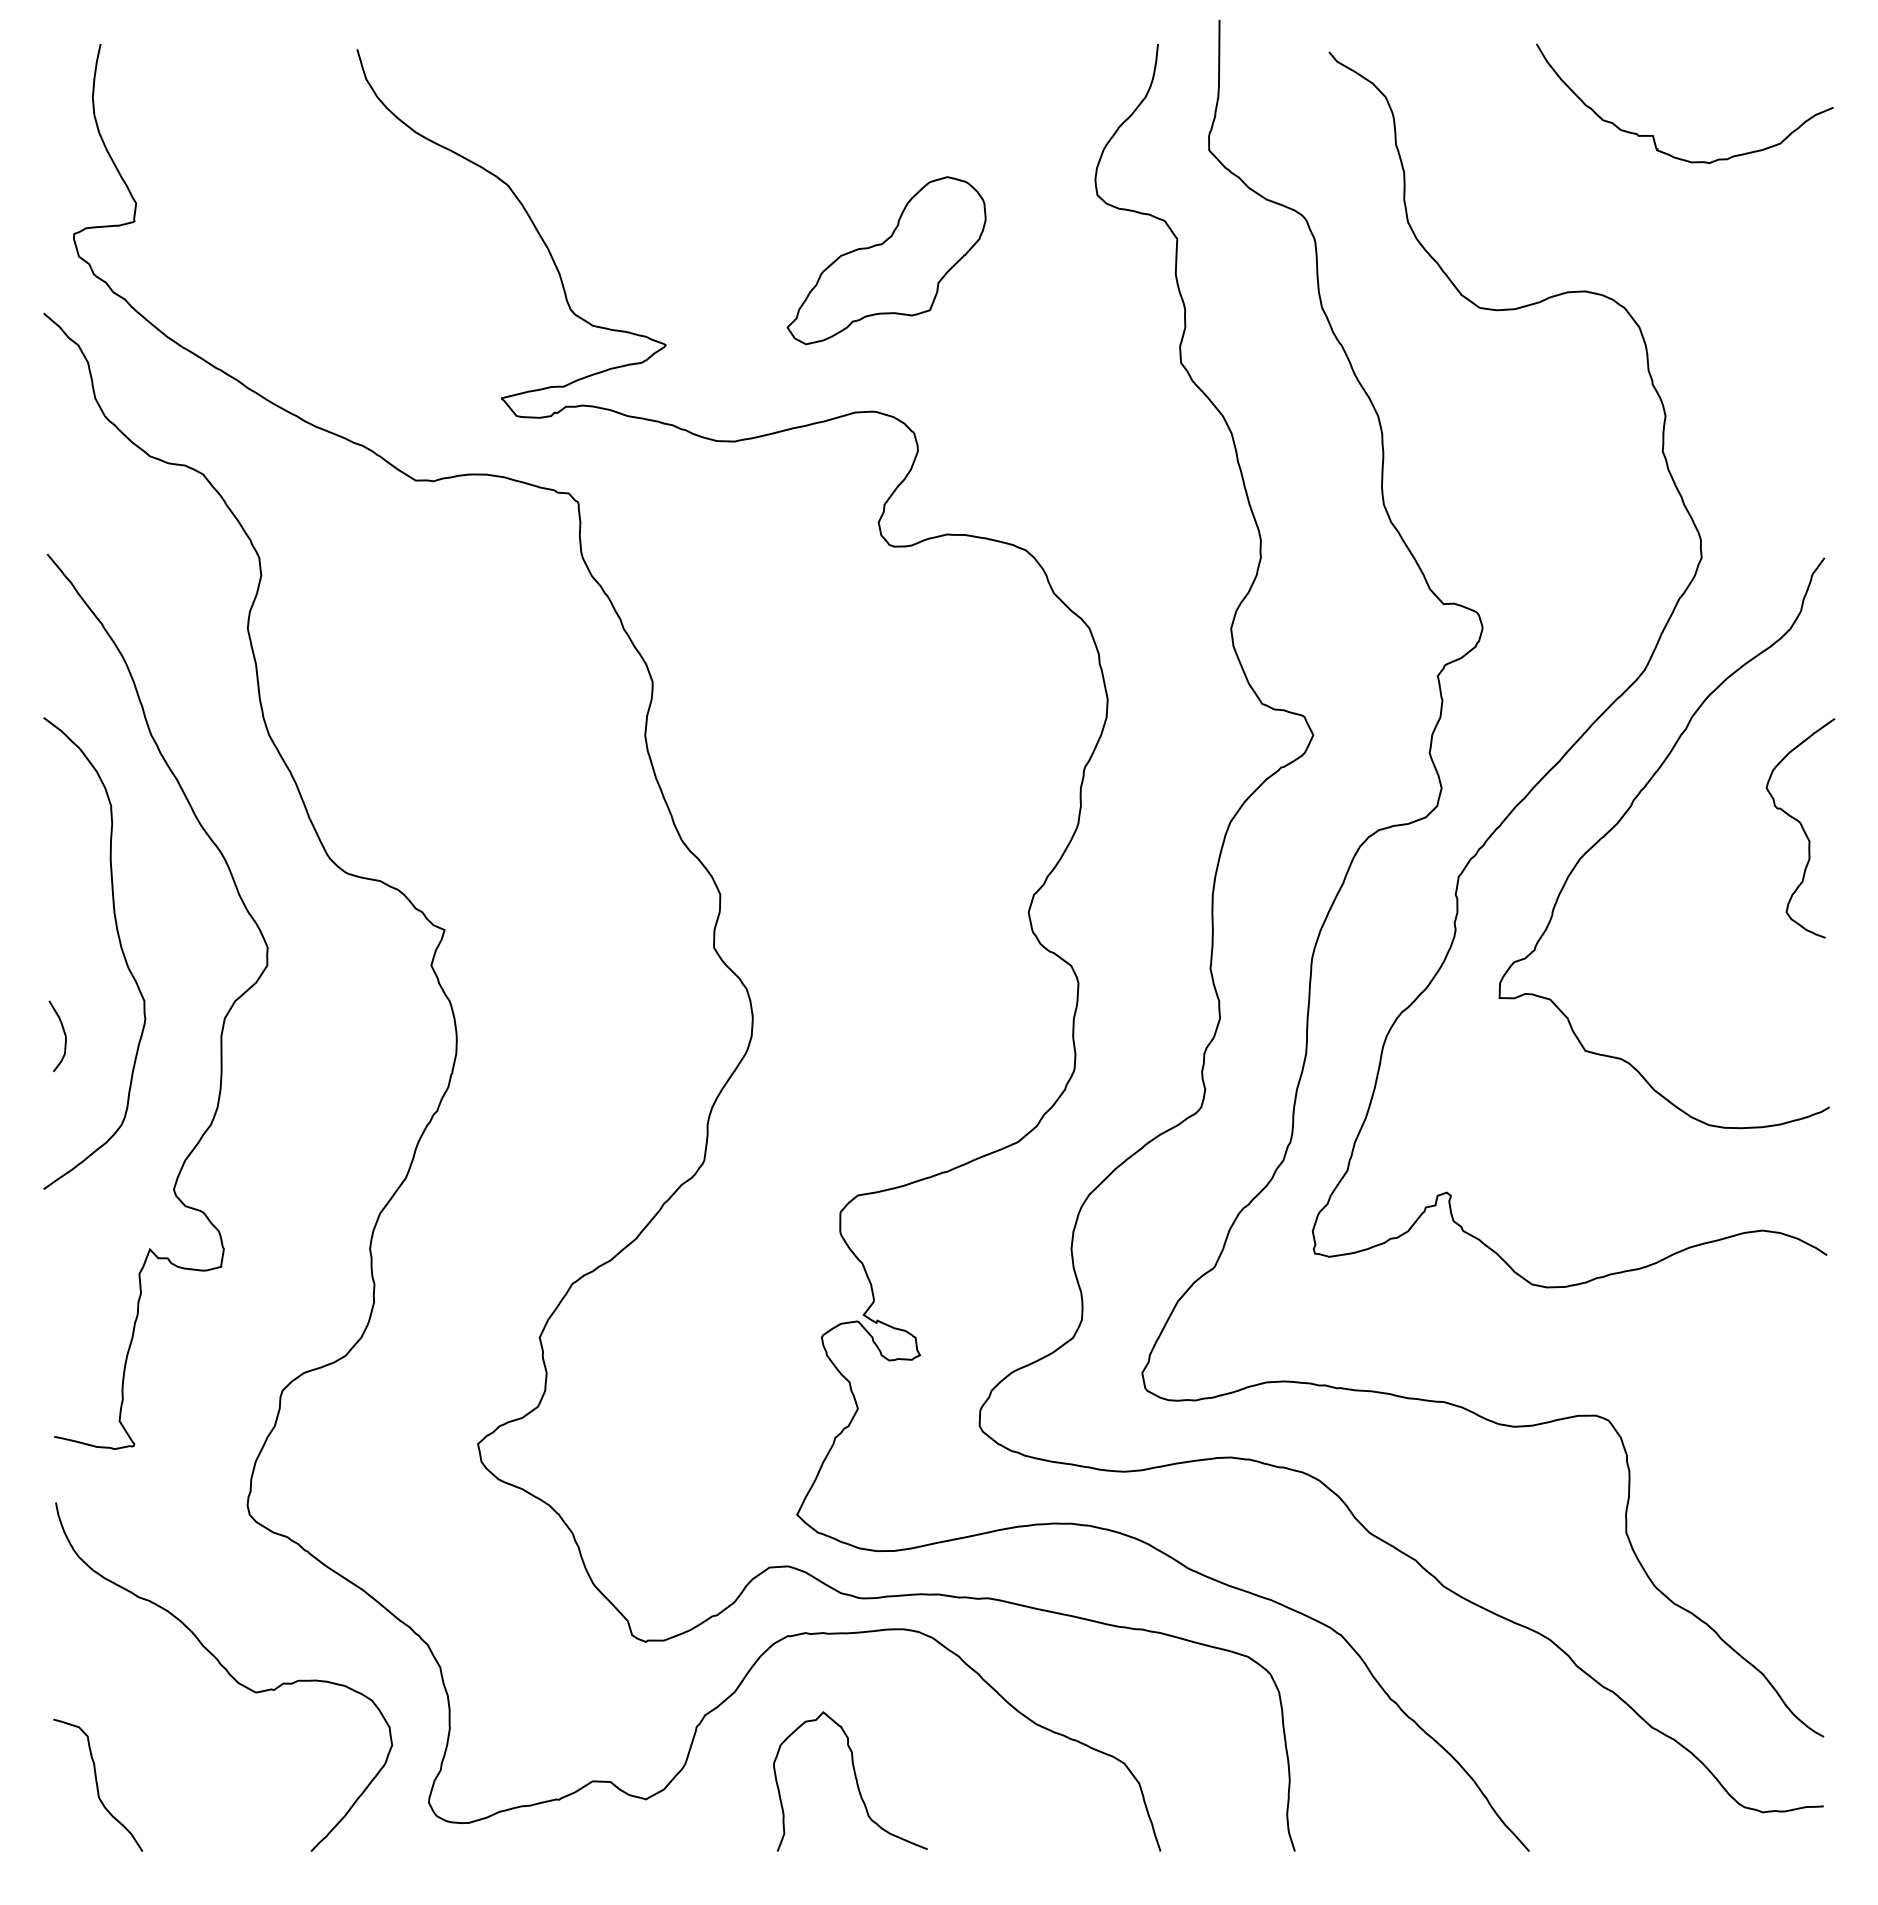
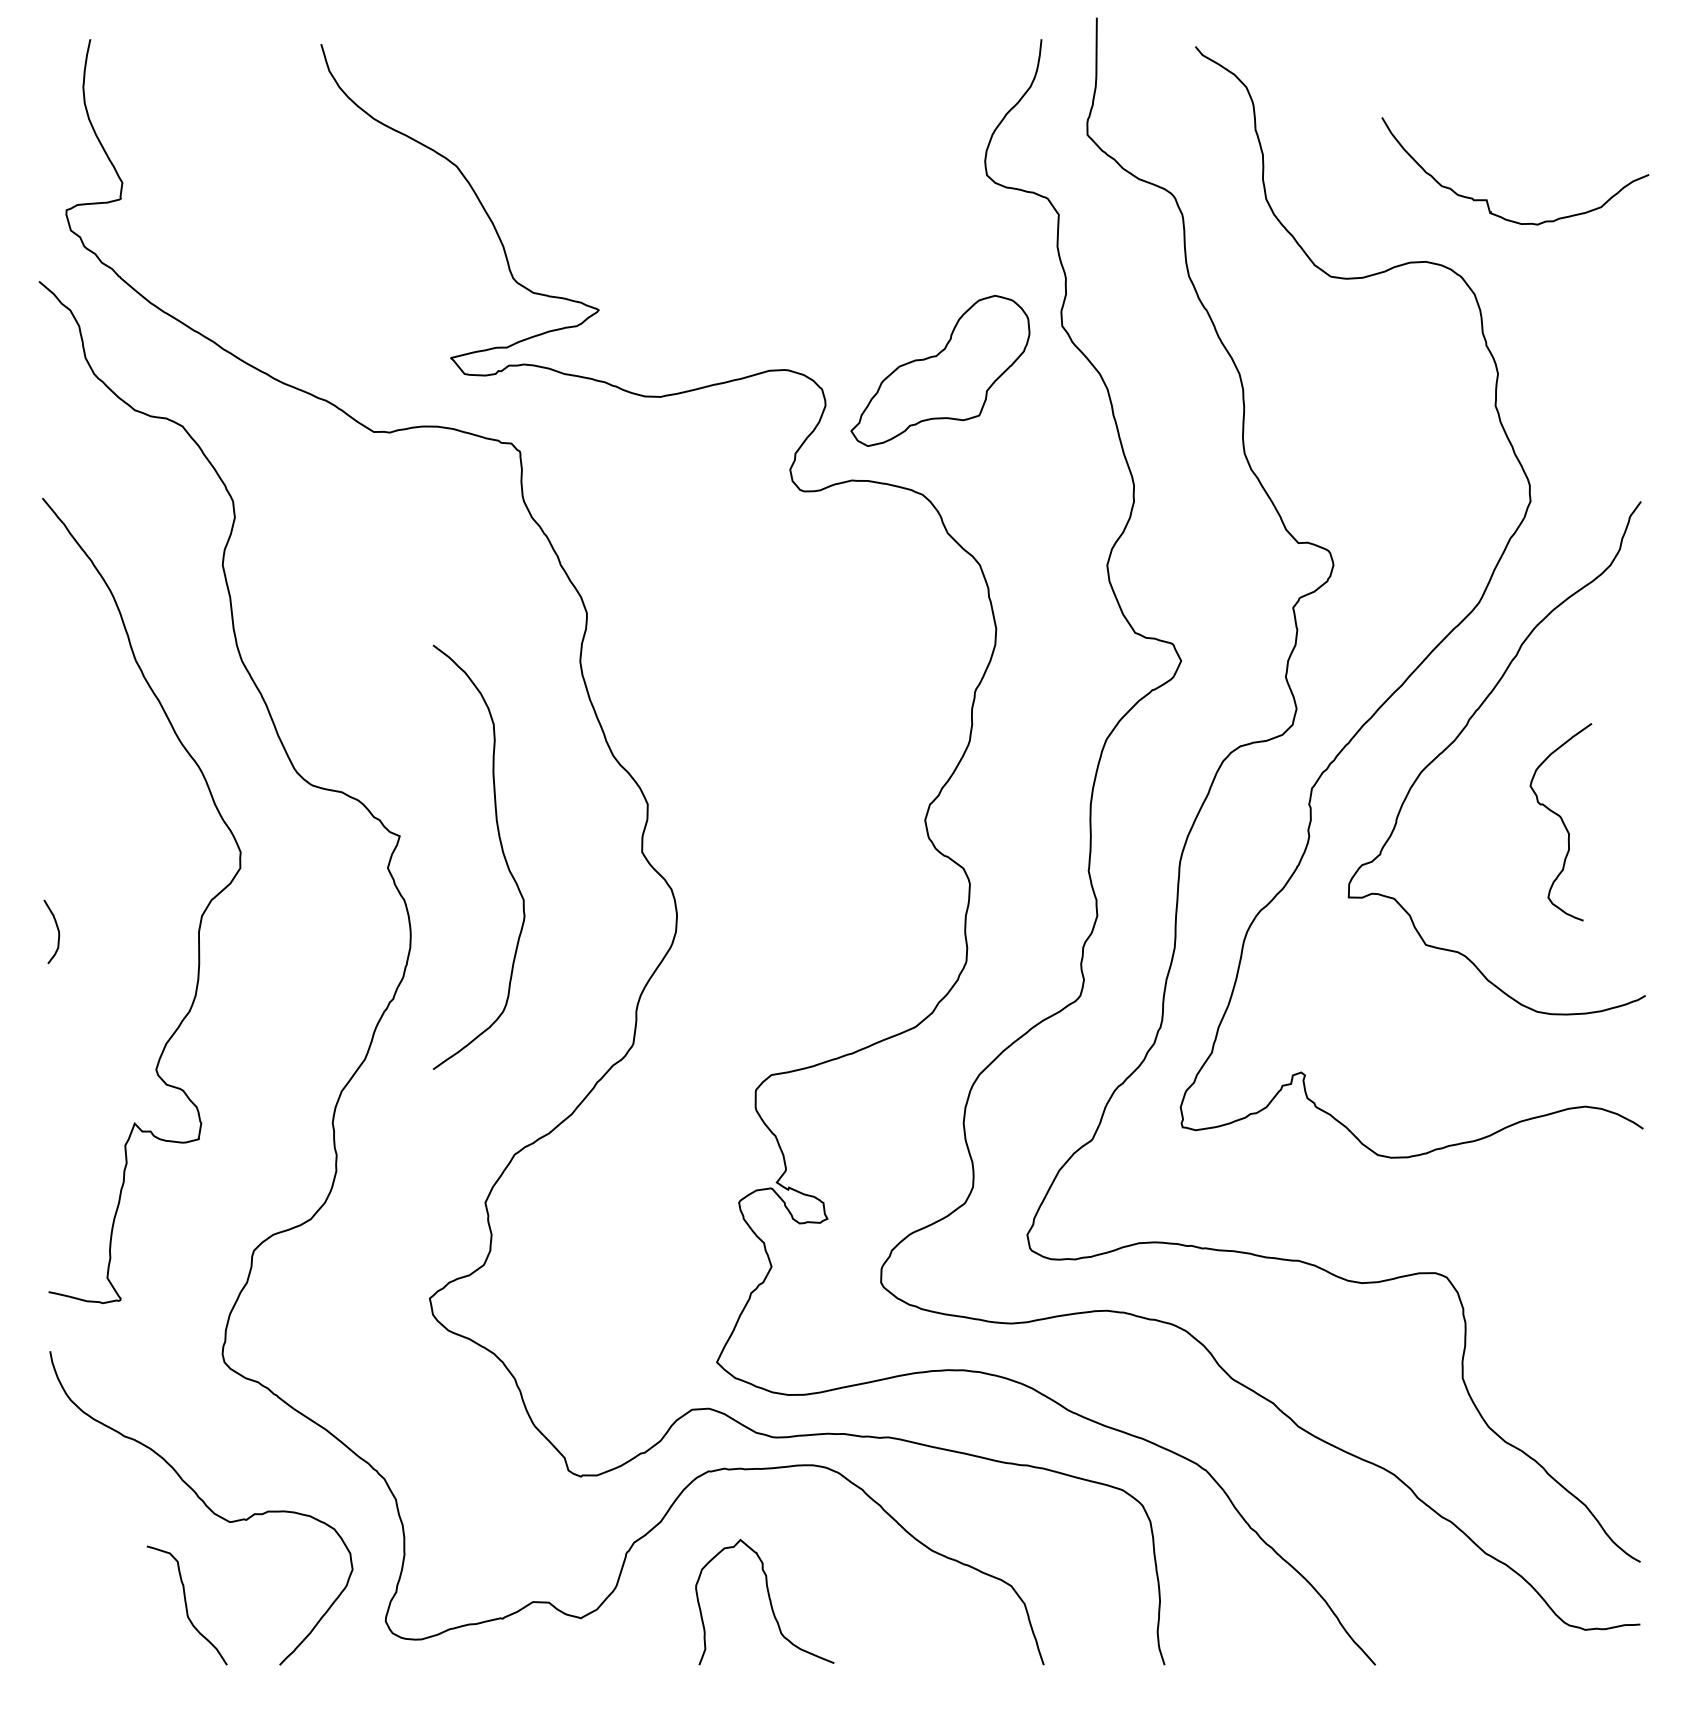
curve: (1653, 135) -> (1487, 199), moved
part: (886, 260) -> (940, 370), moved
curve: (1801, 828) -> (1561, 822), moved
curve: (120, 948) -> (502, 852), moved
curve: (97, 1784) -> (186, 1604), moved

